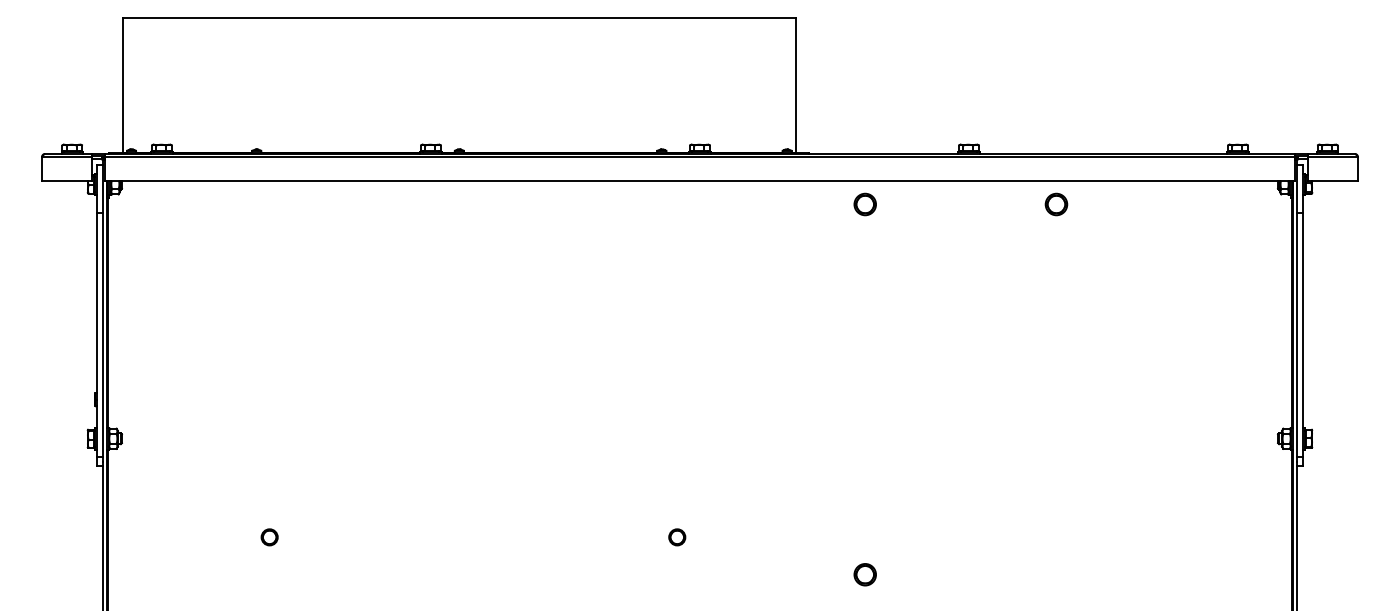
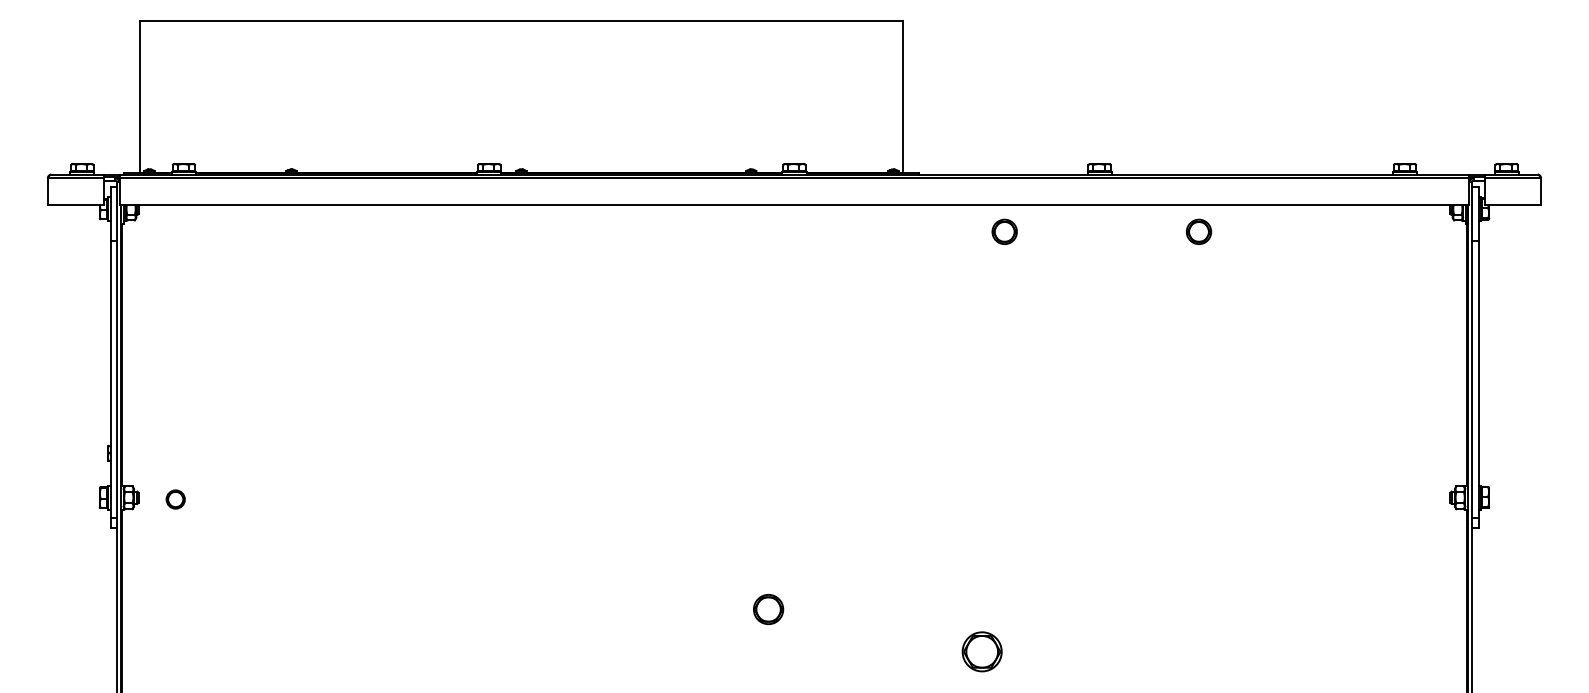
part: (864, 204) -> (1003, 231), moved
circle: (269, 537) -> (175, 499), moved
circle: (677, 537) -> (768, 609), size x1.6
part: (864, 574) -> (981, 651), size x1.6

